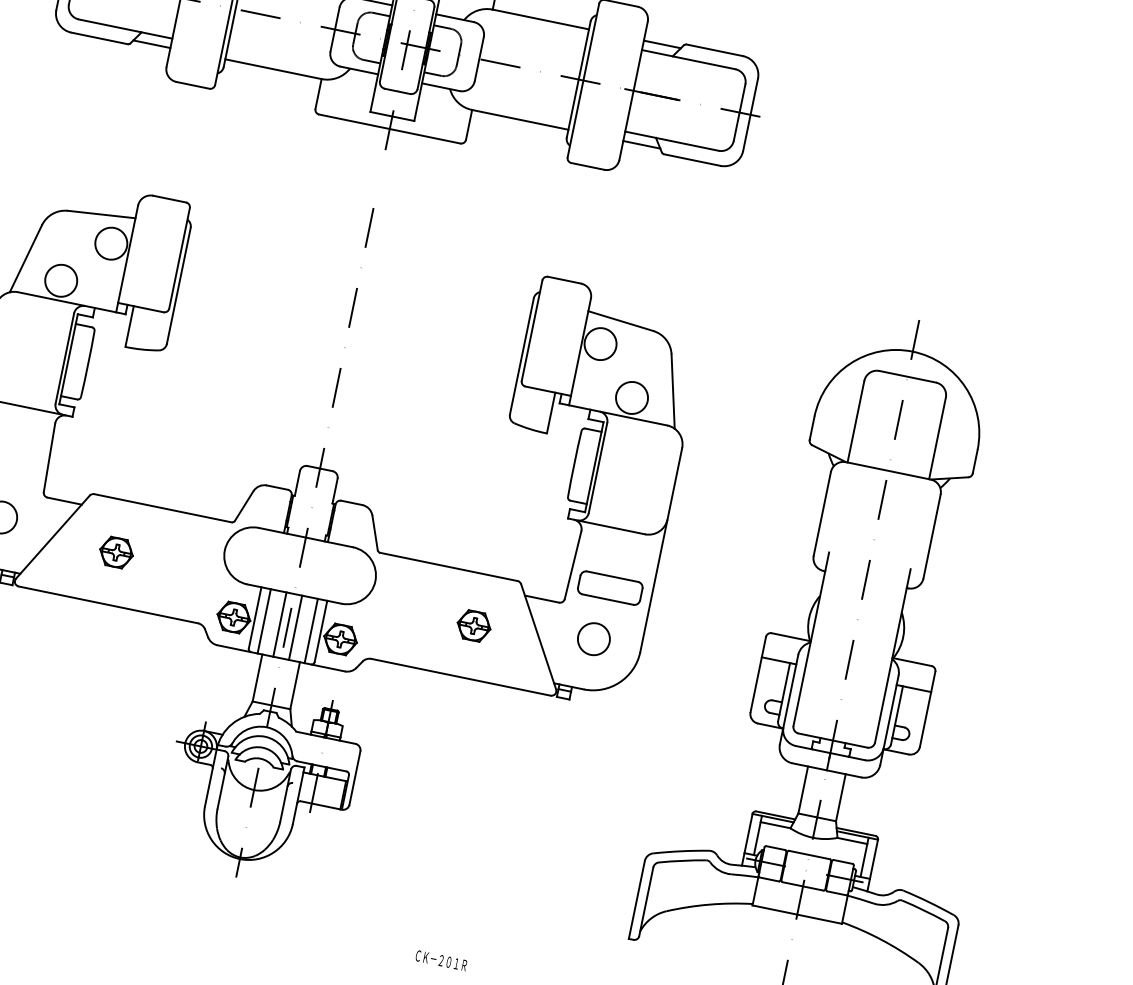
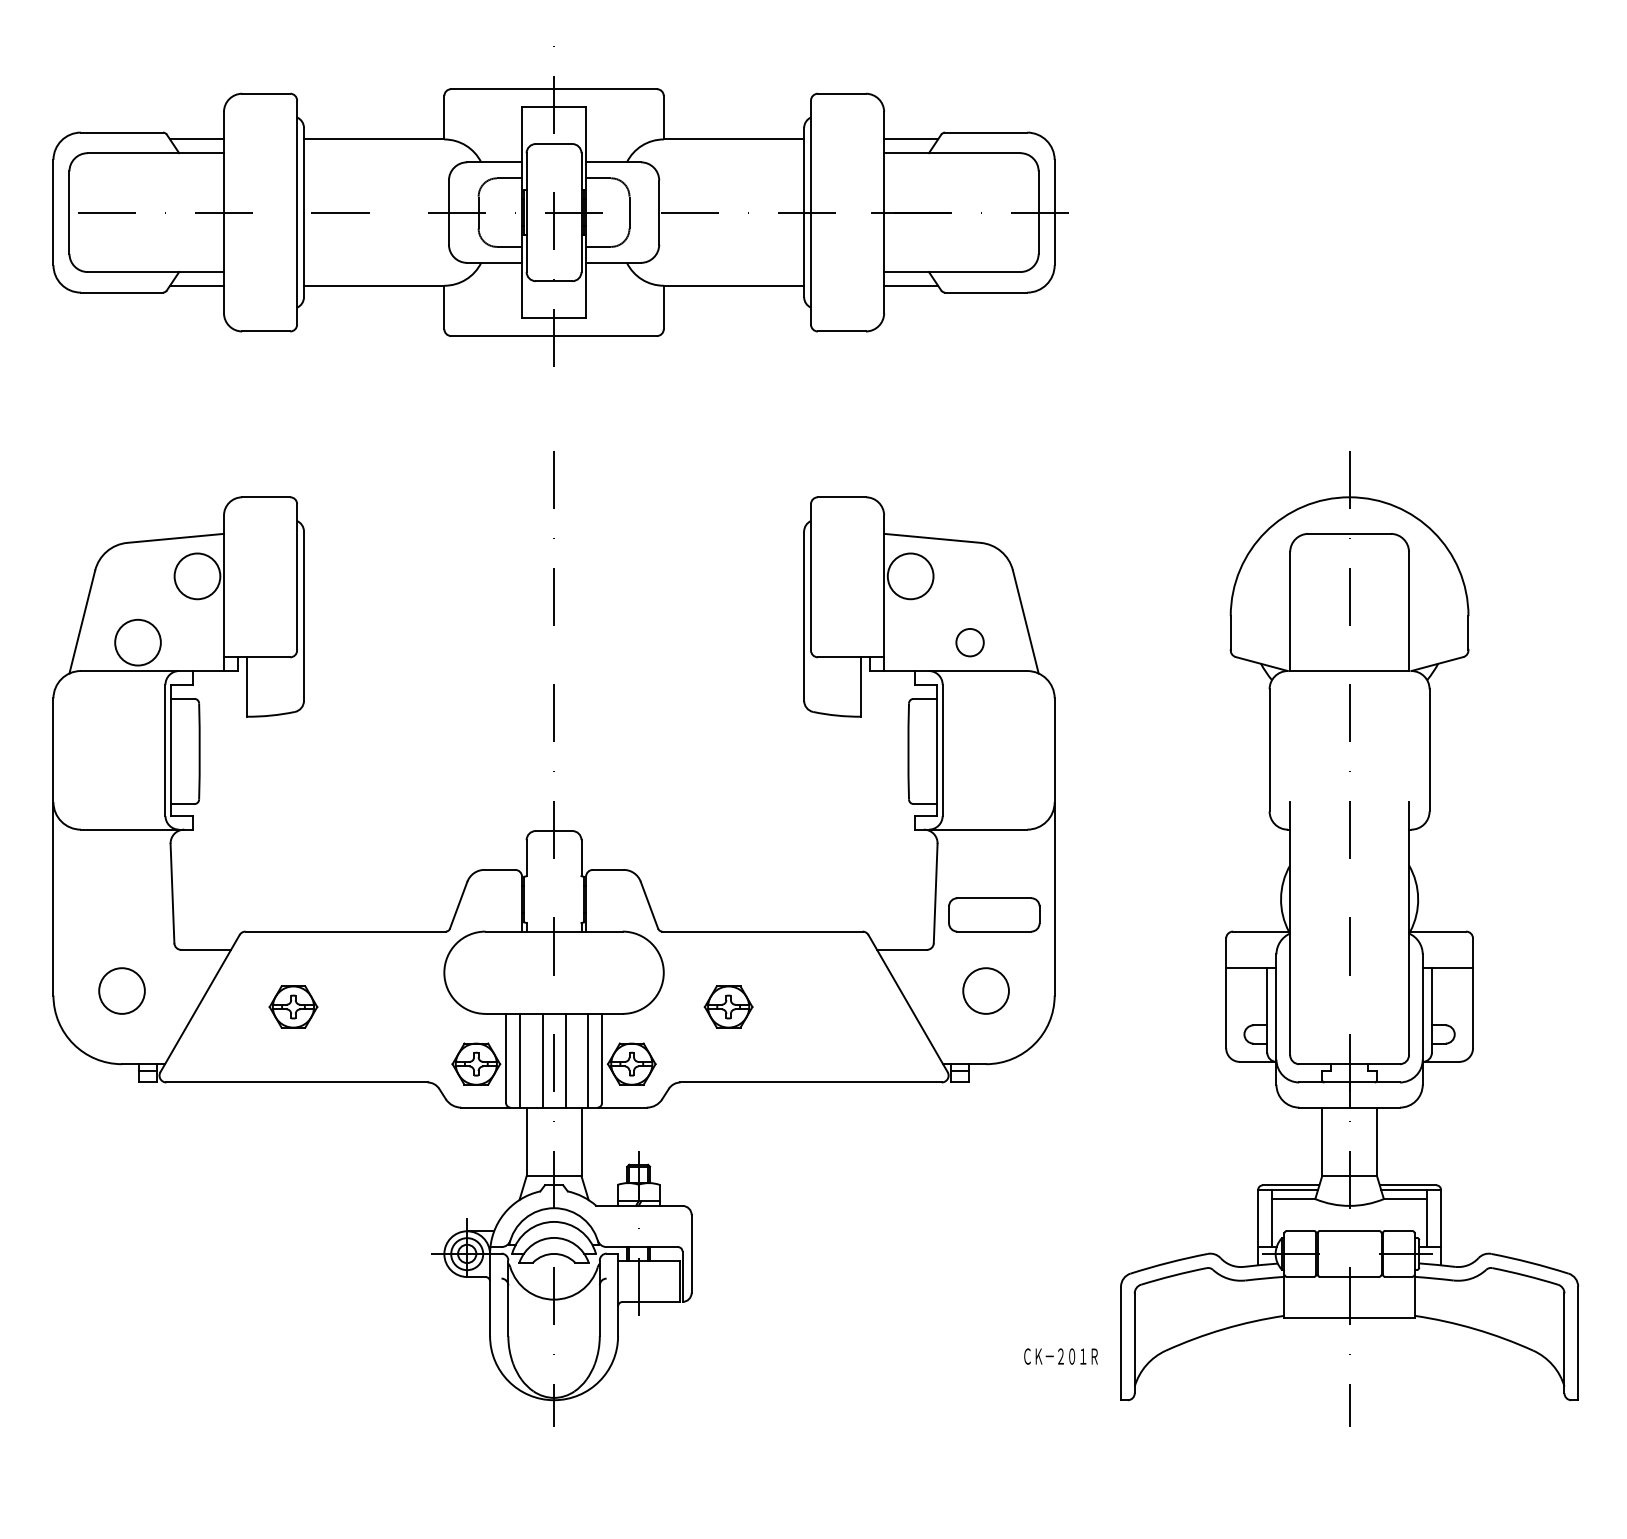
circle: (631, 397) -> (969, 642), size x0.6
part: (474, 625) -> (728, 1006), moved
text: (441, 960) -> (1060, 1356), moved

